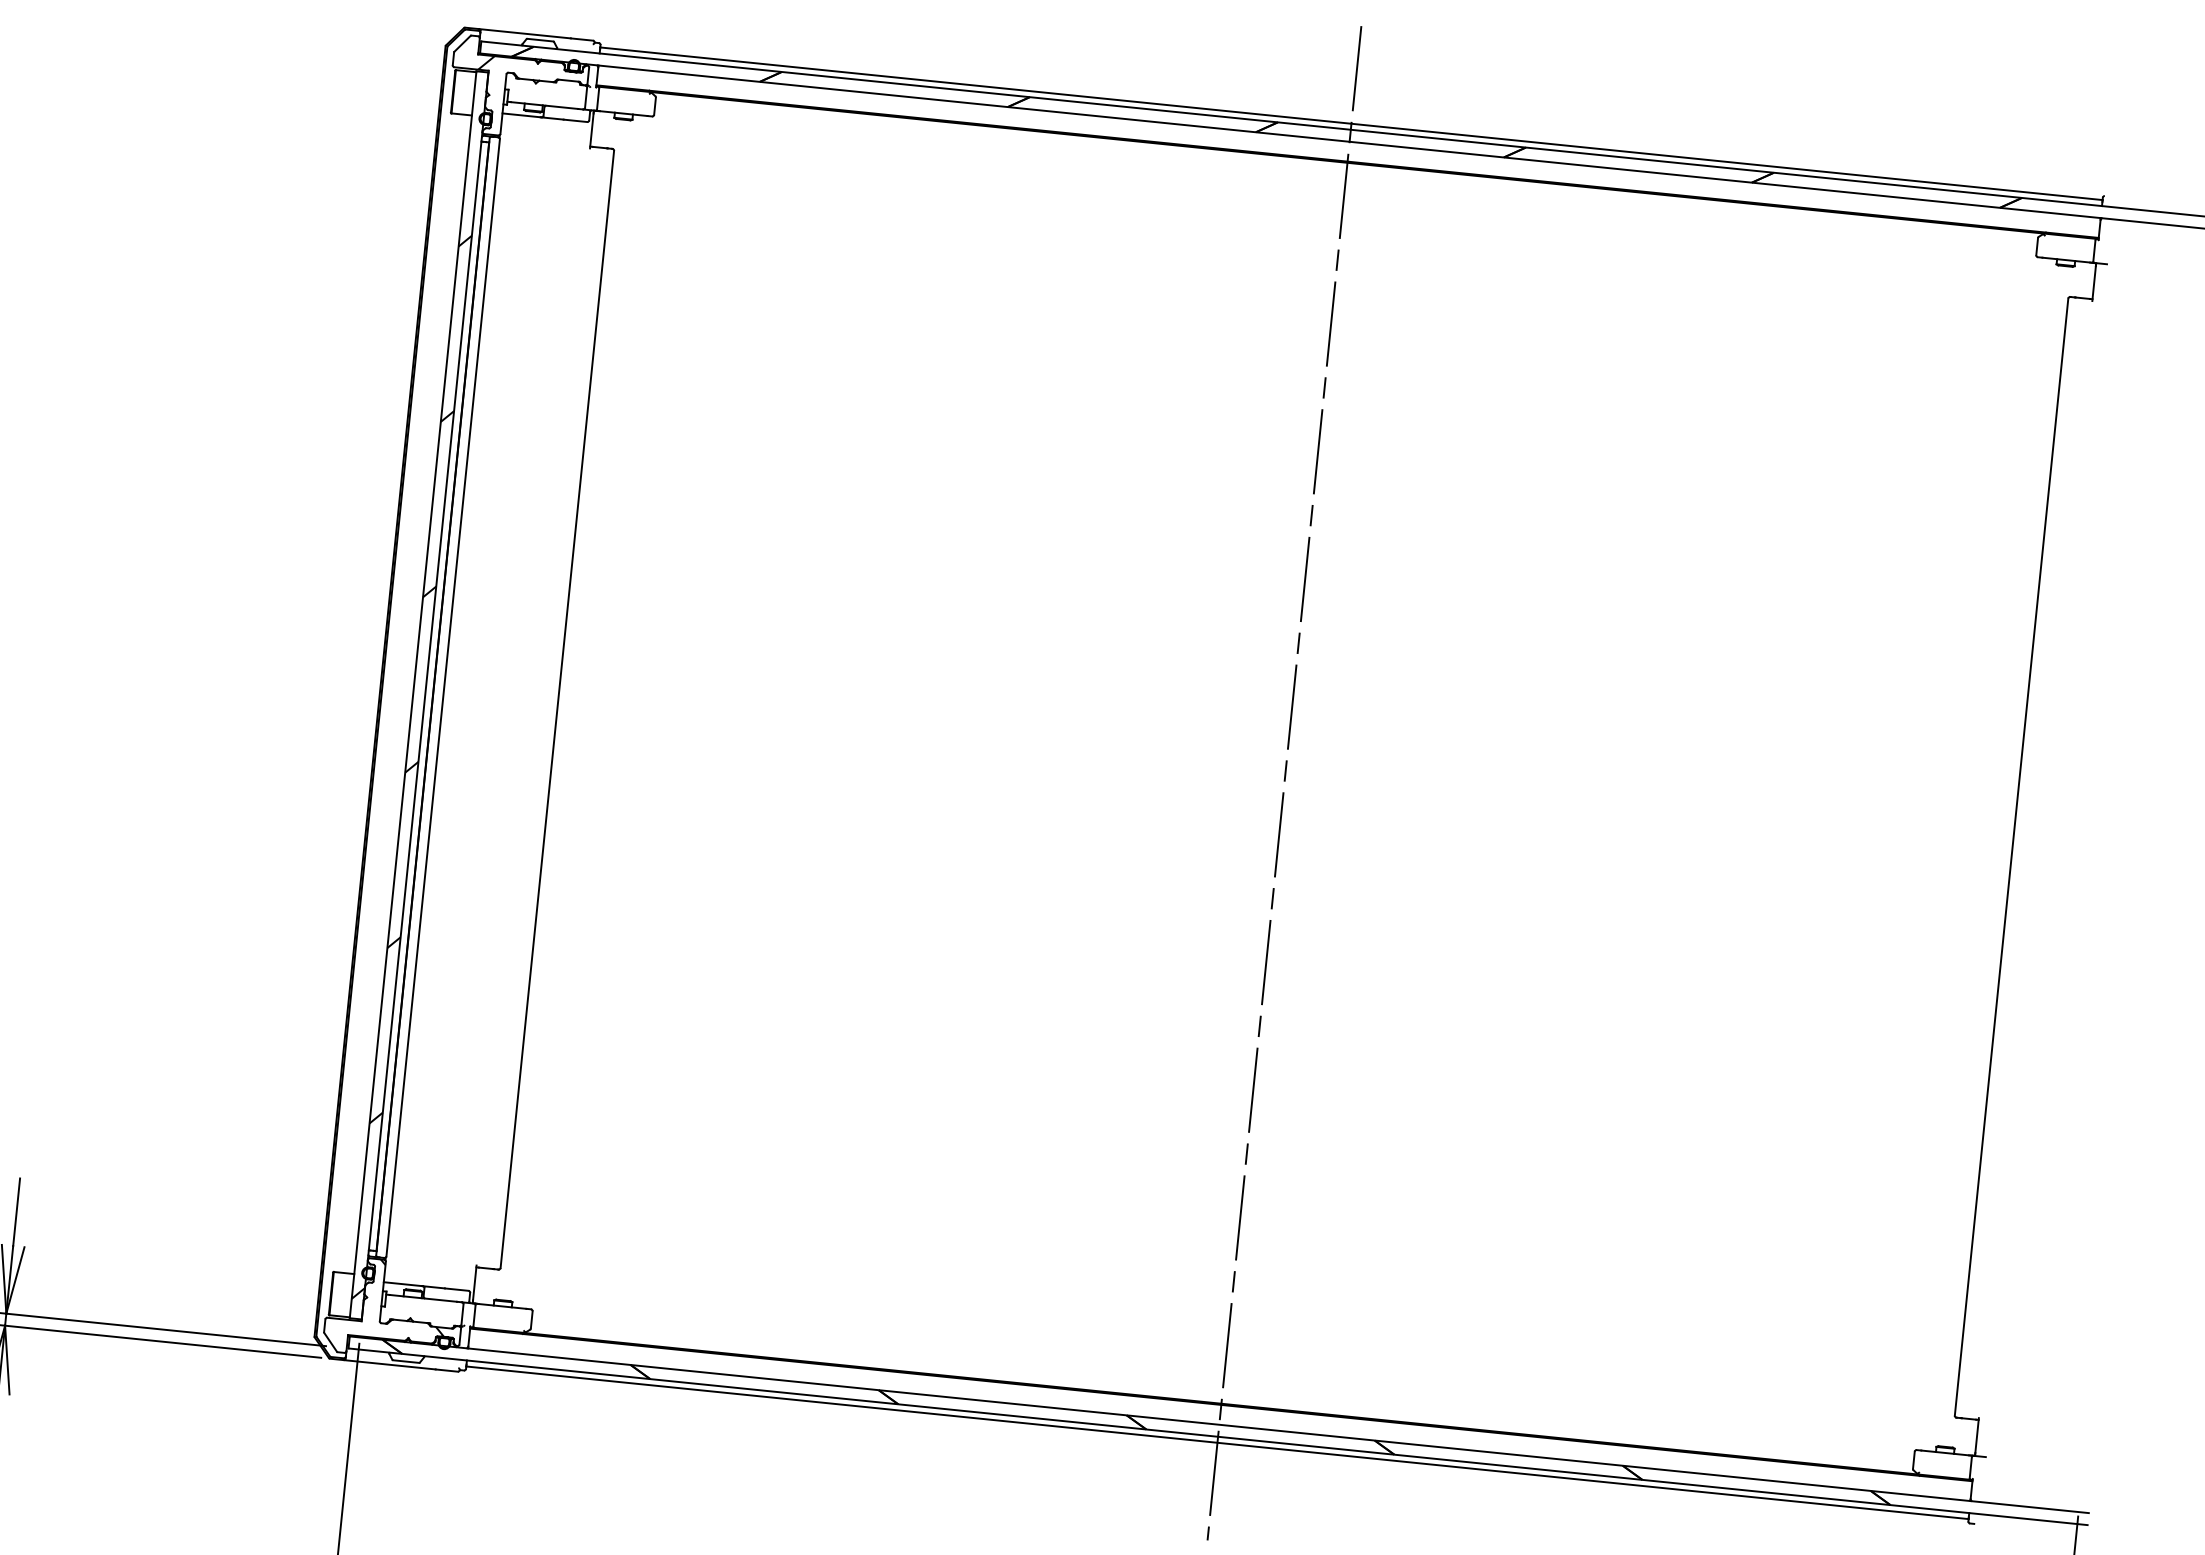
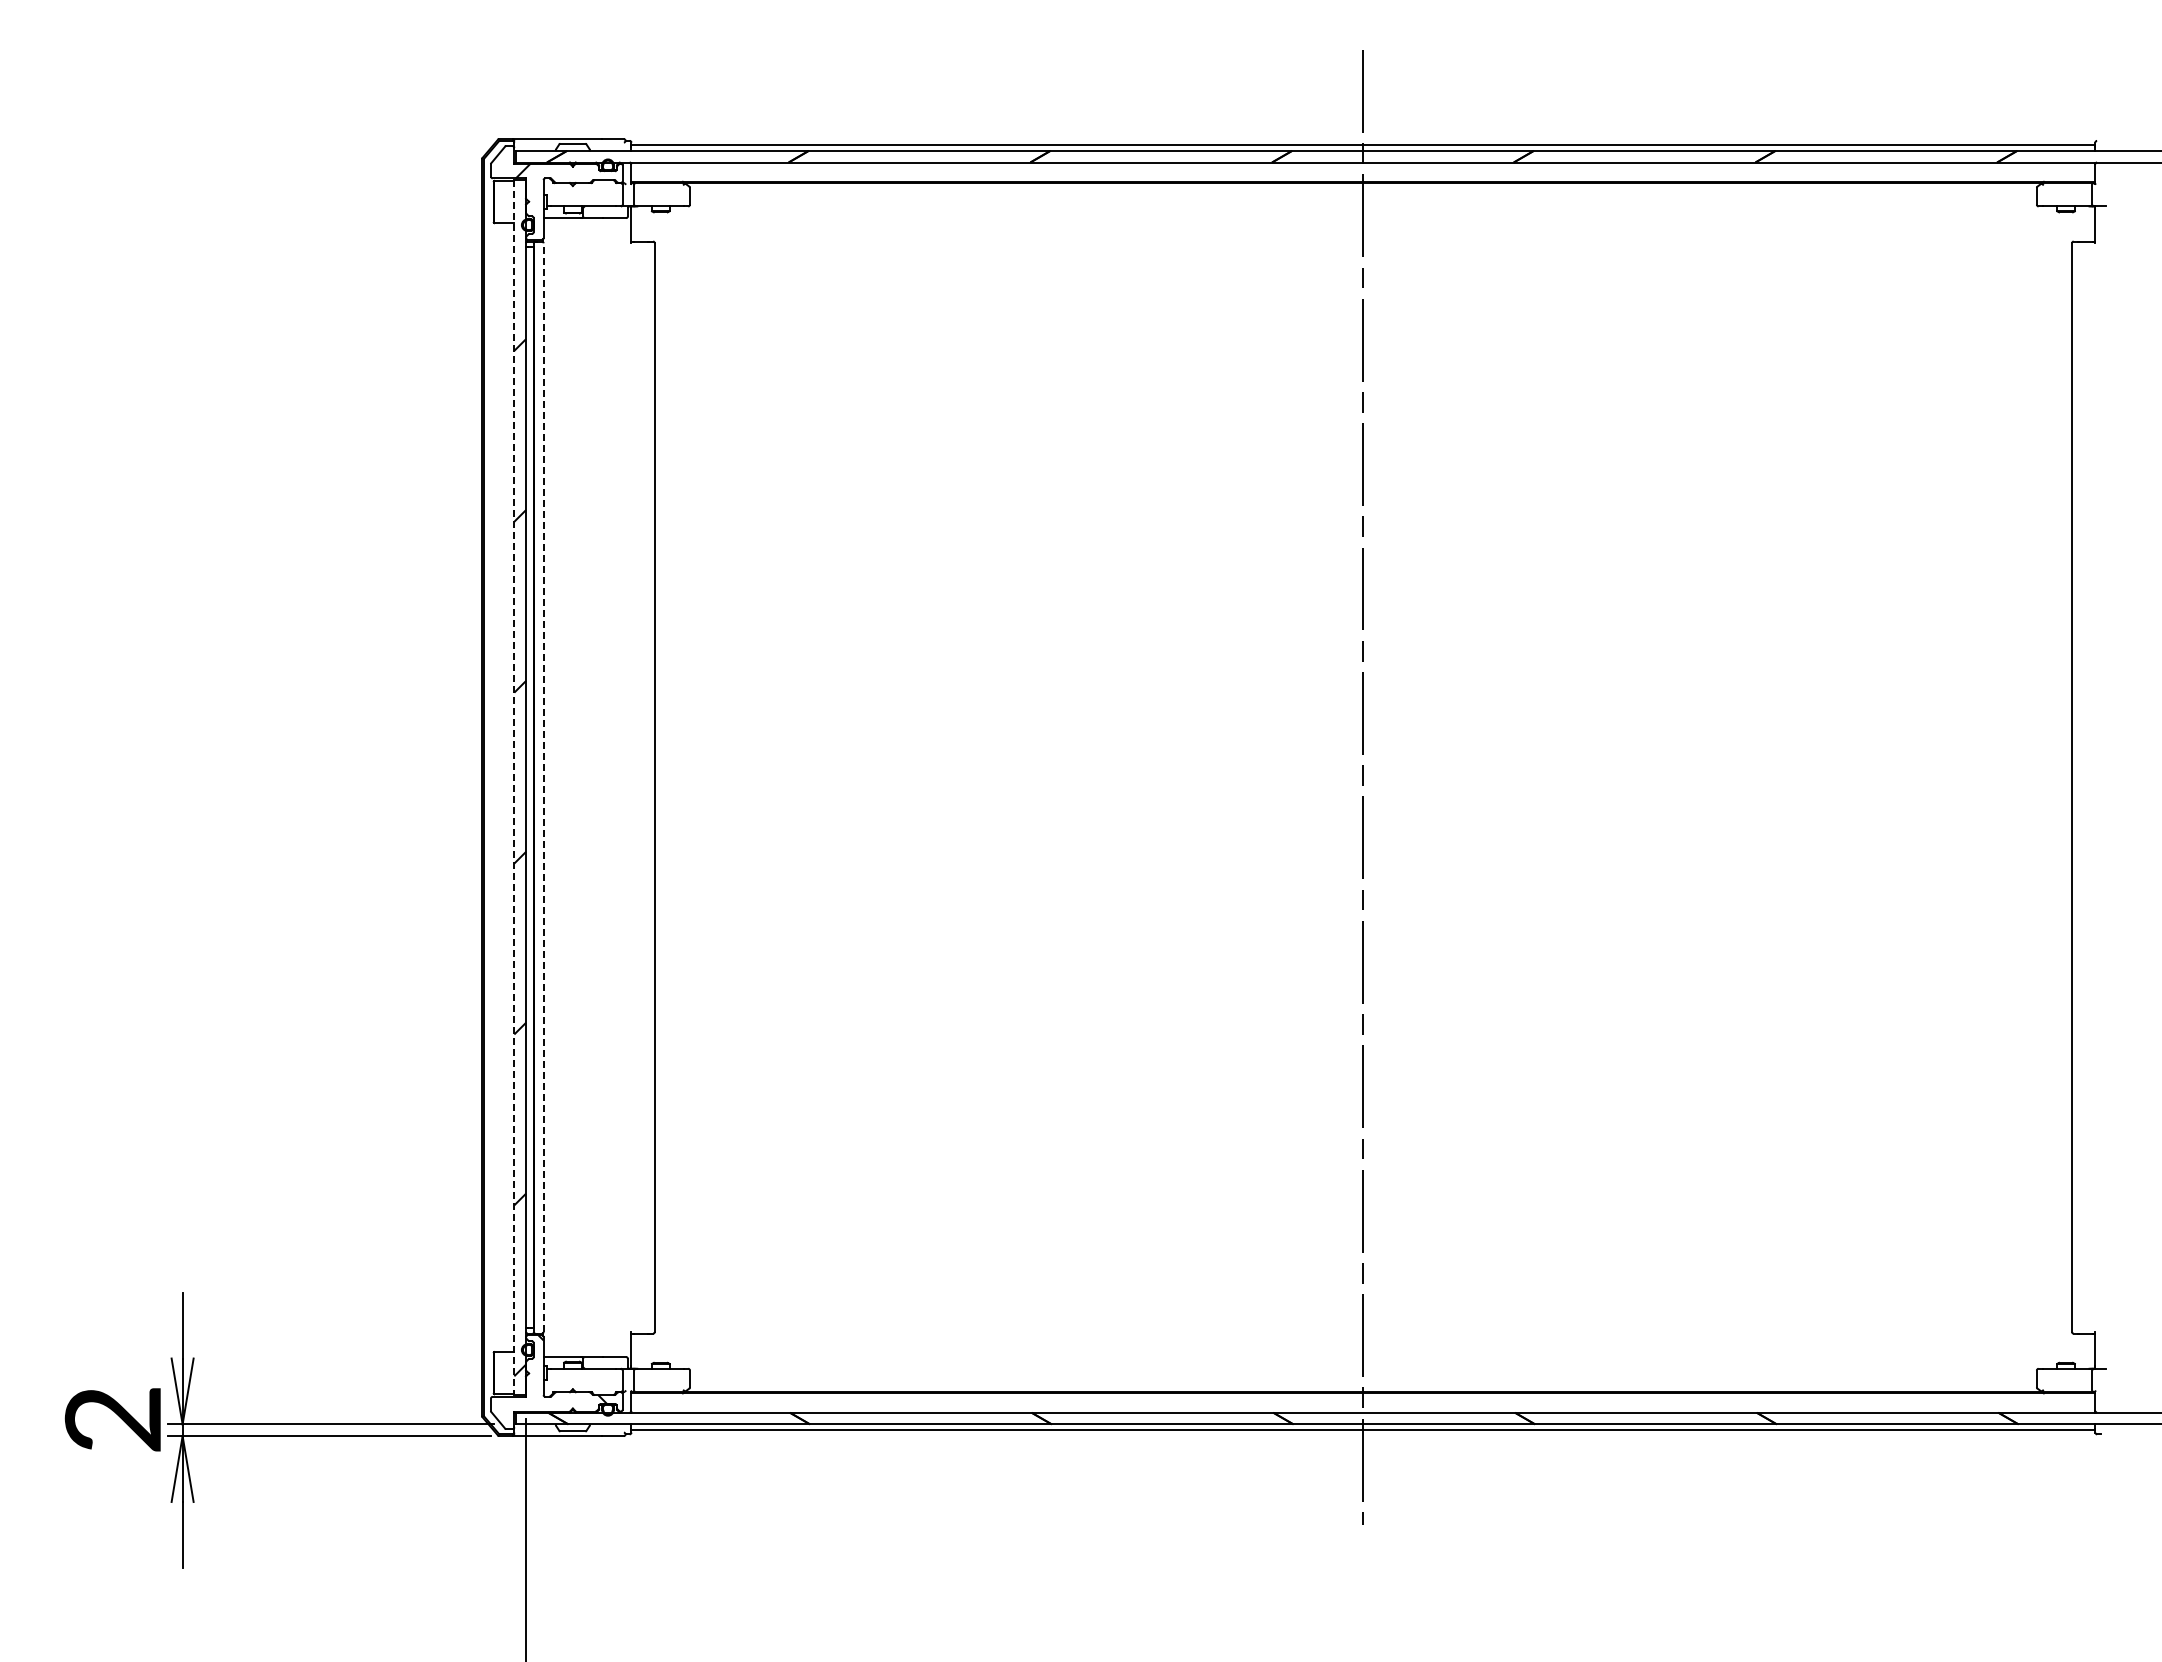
line: (413, 694) -> (514, 787), solid -> dashed
line: (443, 697) -> (543, 787), solid -> dashed

